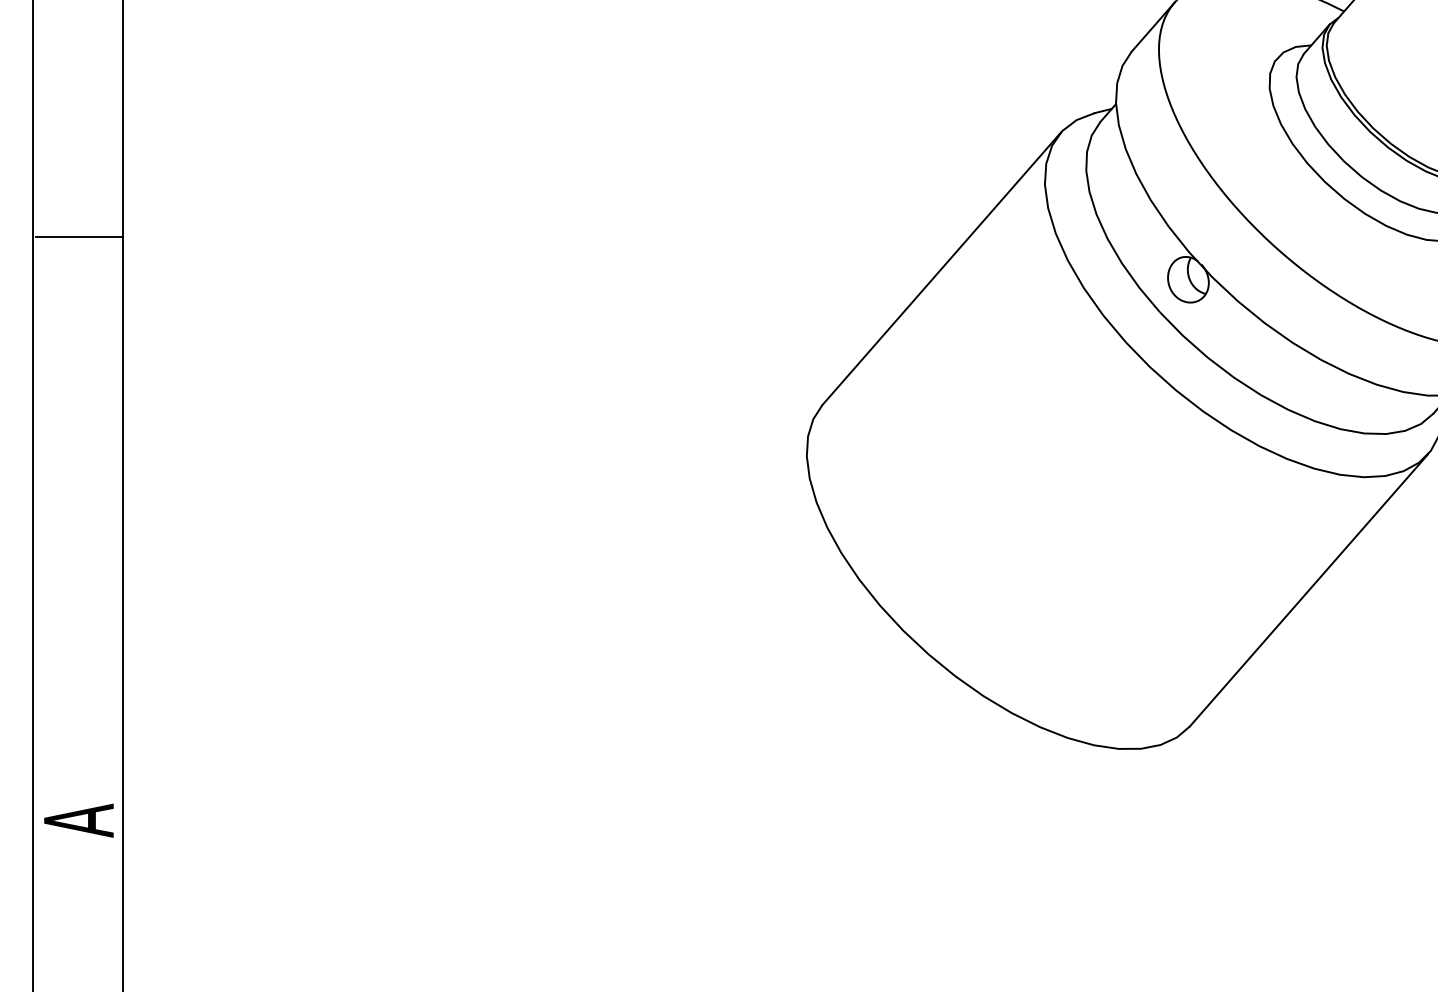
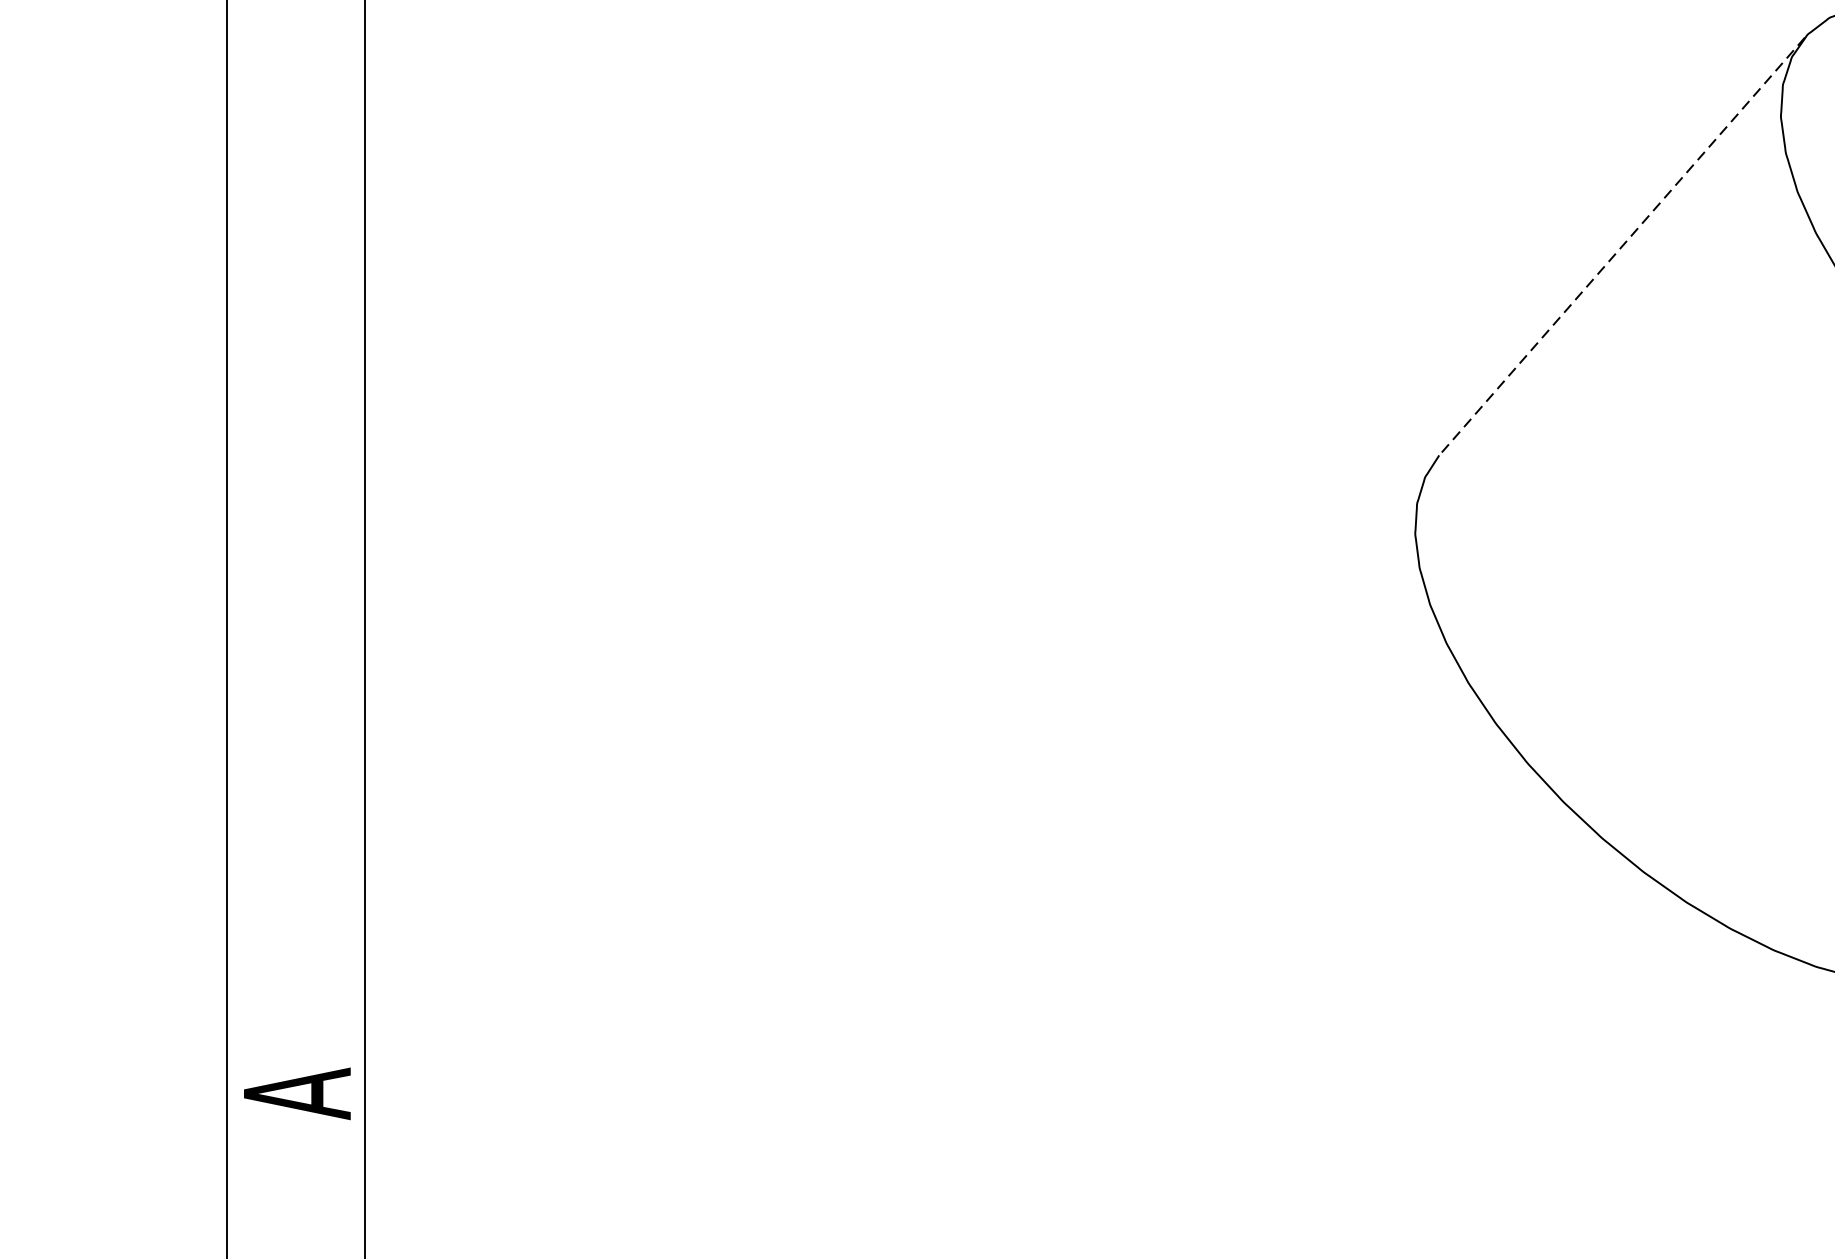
line: (79, 237) -> (298, 198), removed
line: (941, 269) -> (1622, 247), solid -> dashed

